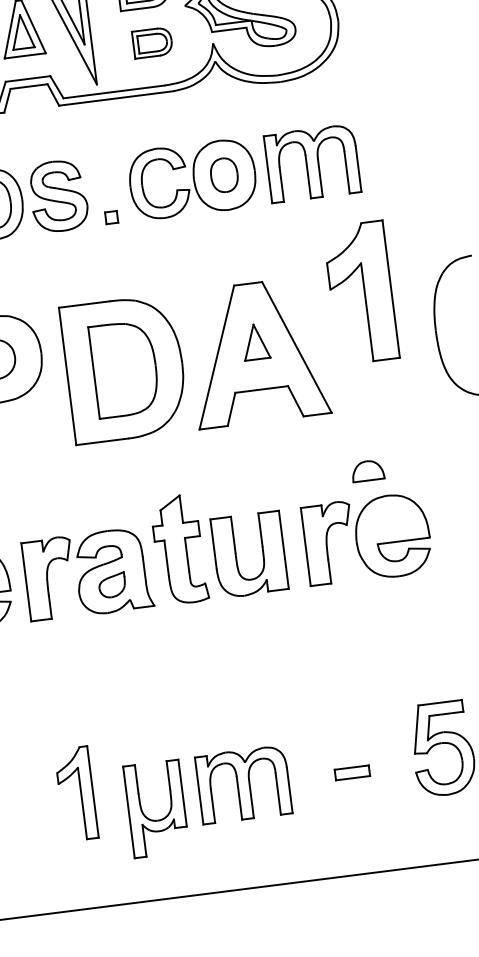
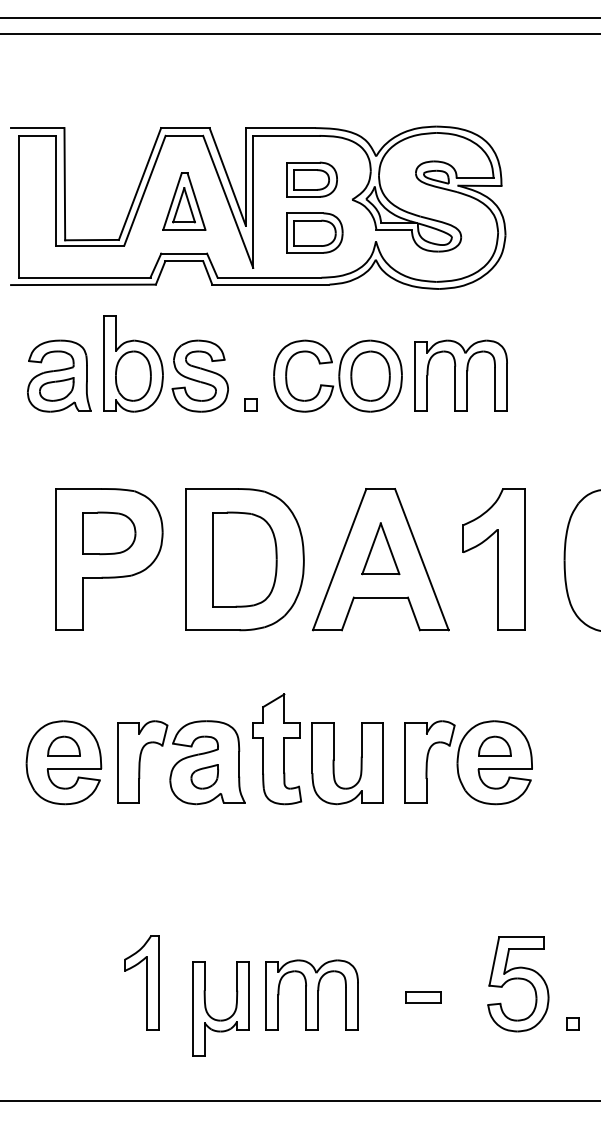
part: (152, 42) -> (314, 232), size x1.43
part: (224, 174) -> (370, 375), size x1.43
part: (360, 292) -> (493, 559), moved
part: (255, 341) -> (380, 548), size x1.43
part: (367, 469) -> (494, 745), moved

